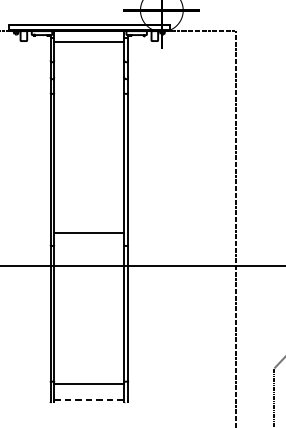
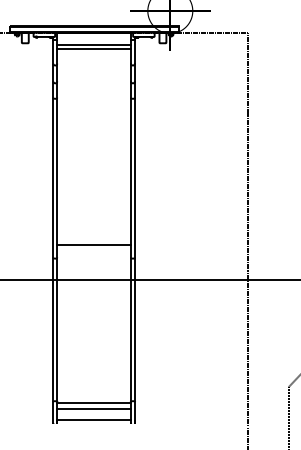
line: (89, 47) -> (94, 49), added
line: (89, 388) -> (94, 408), added
line: (89, 400) -> (94, 420), dashed -> solid

